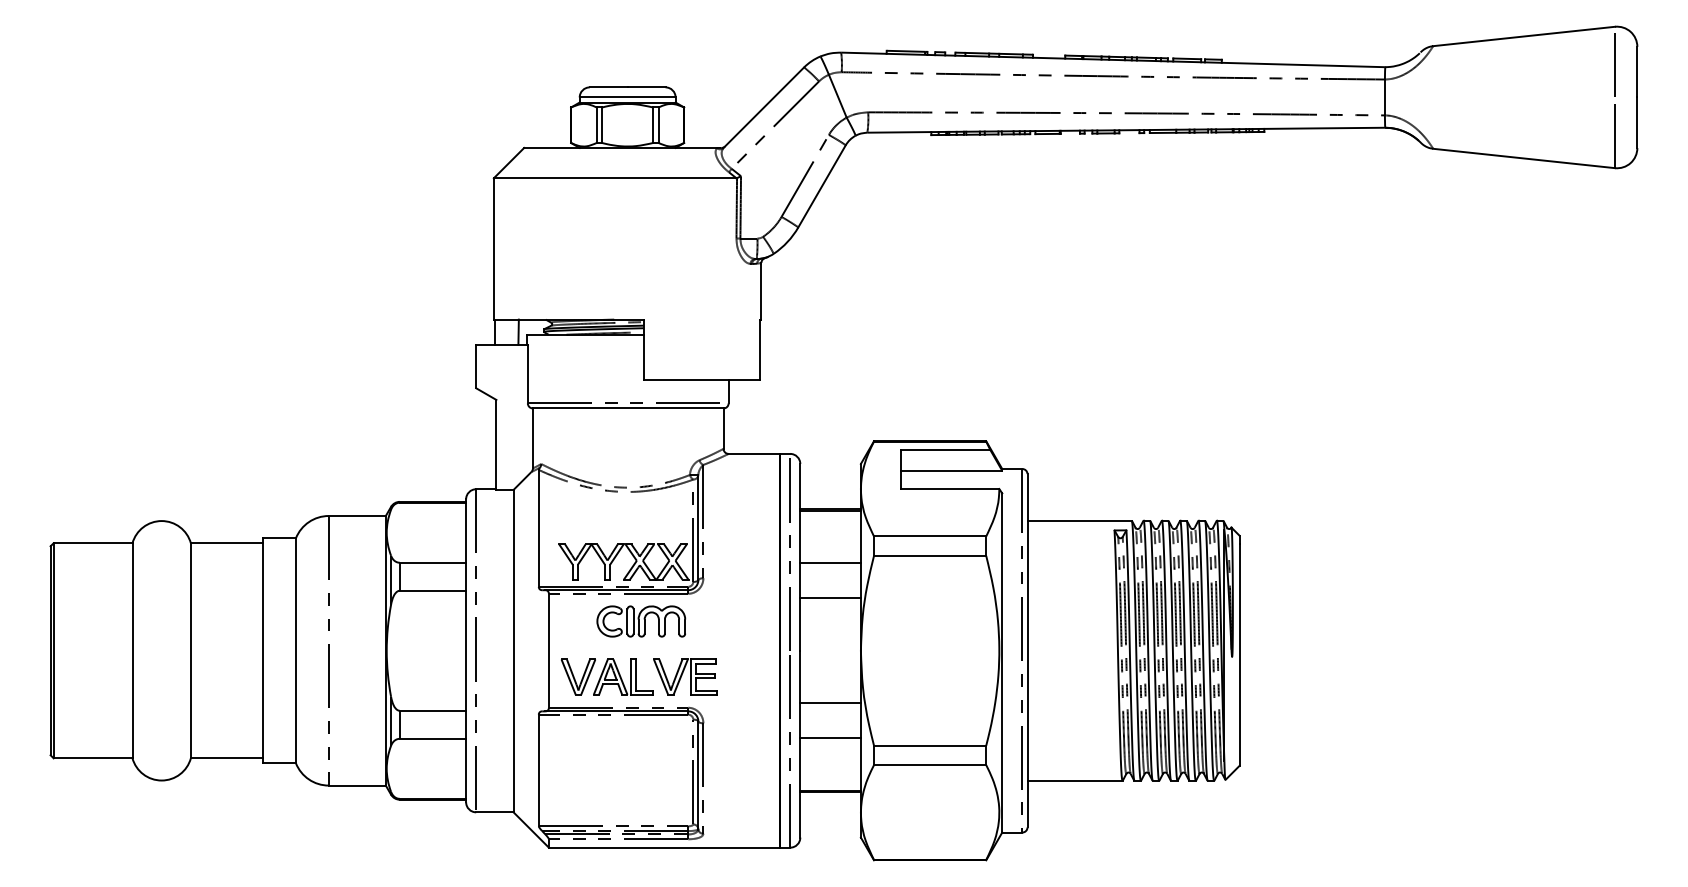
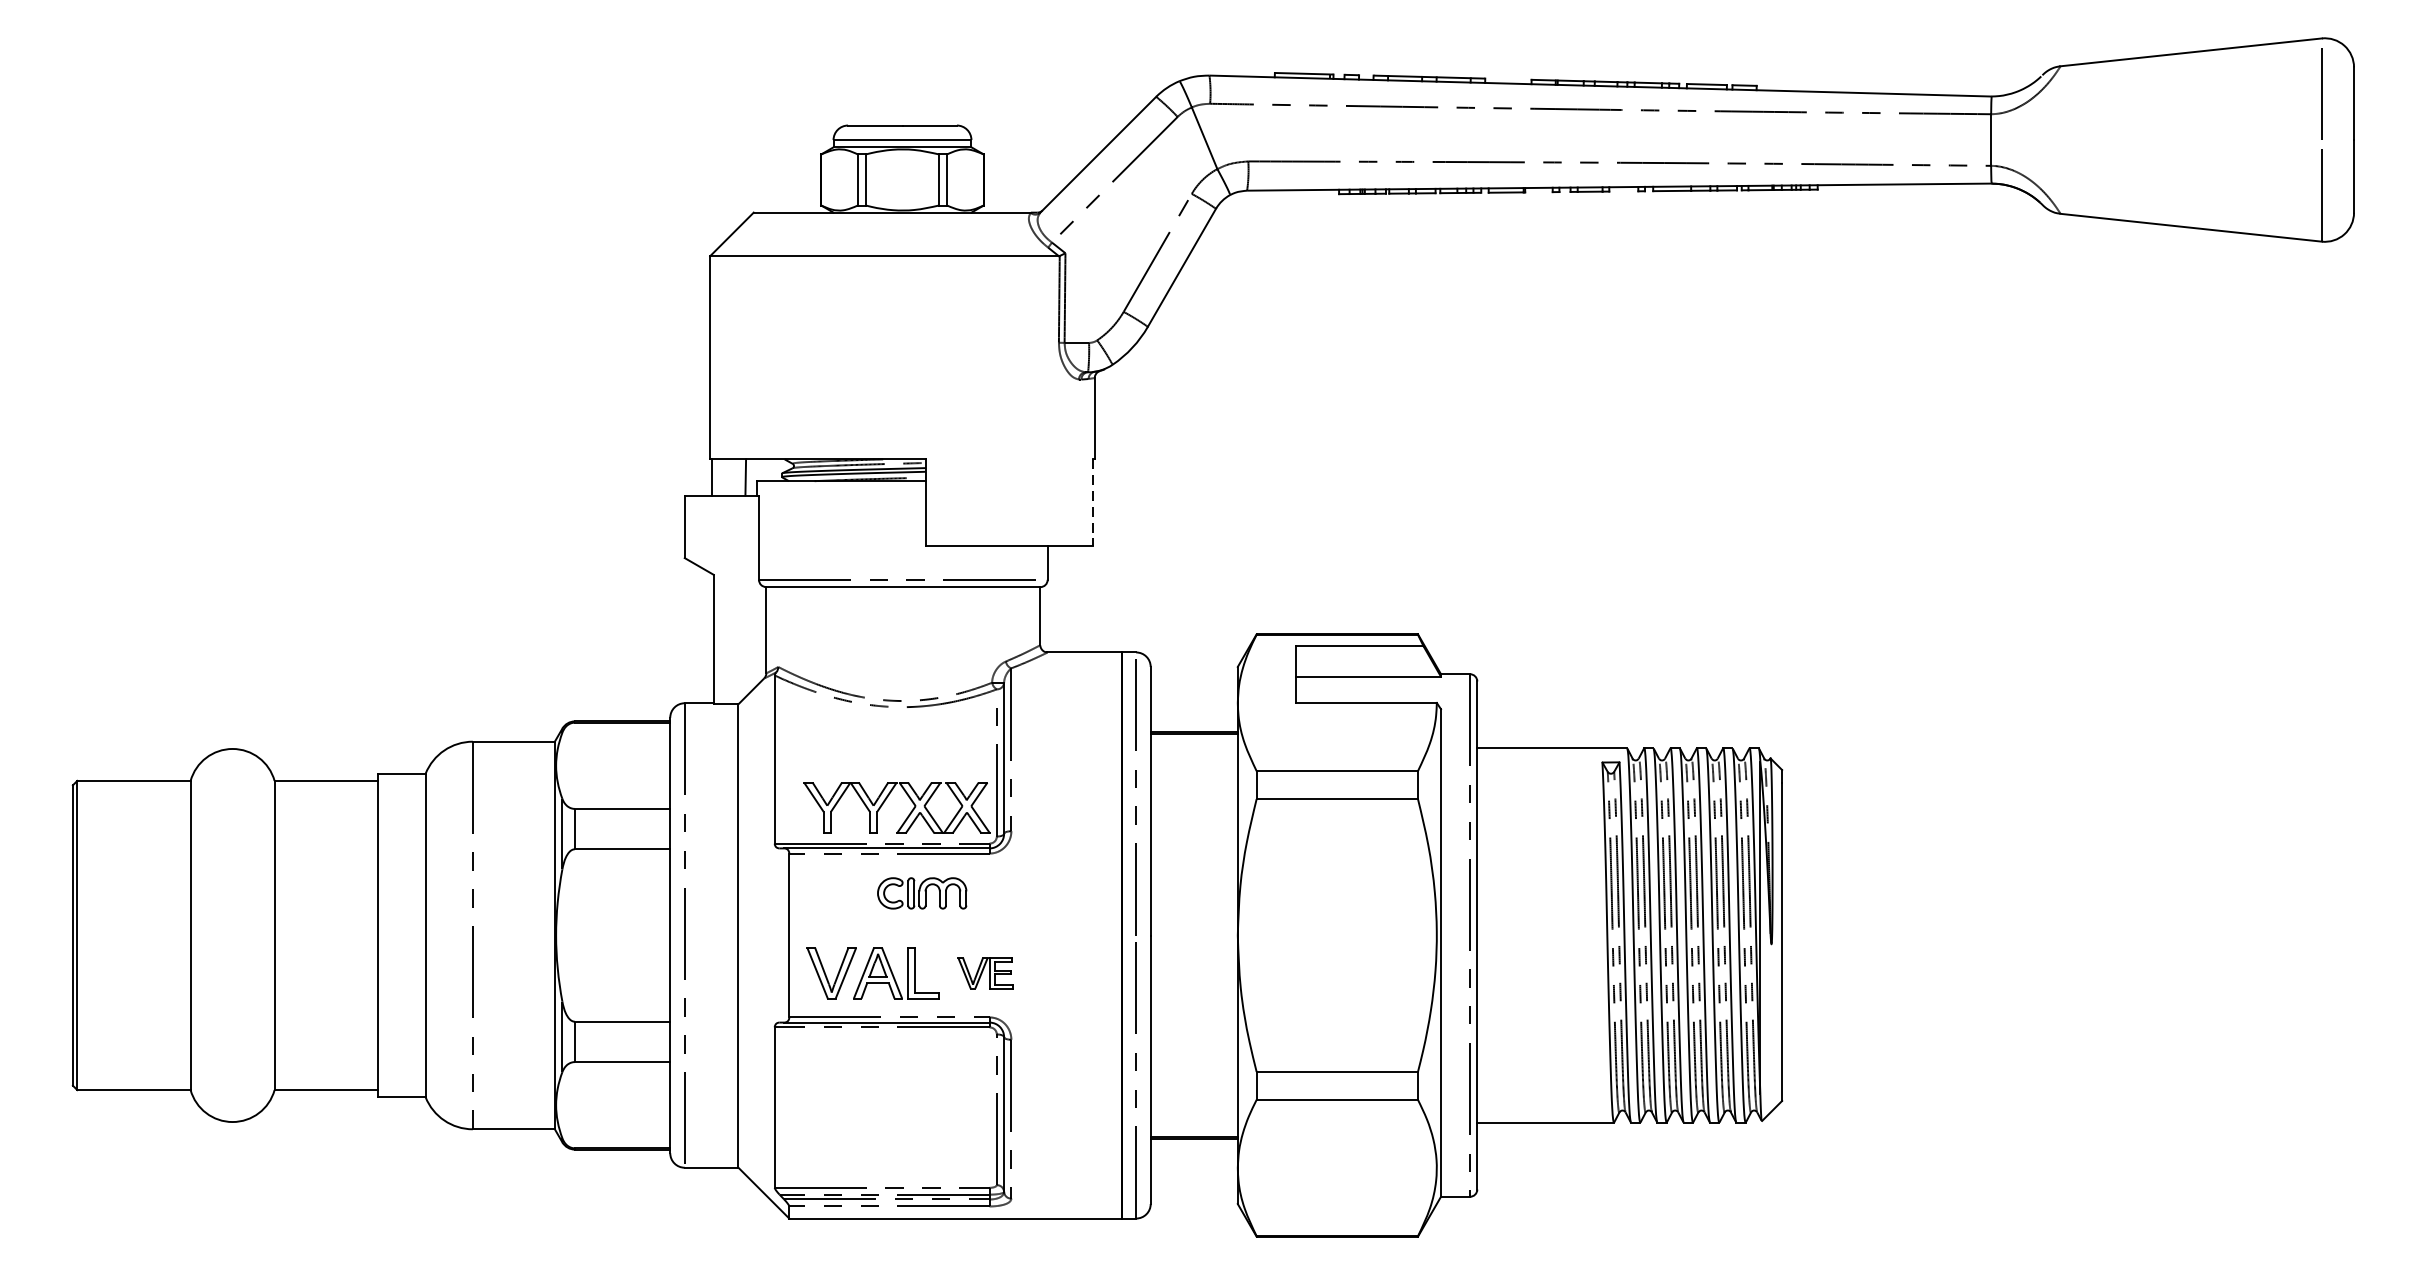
line: (760, 350) -> (1093, 503), solid -> dashed
line: (830, 563) -> (1194, 810), removed
line: (830, 598) -> (1194, 860), removed
part: (641, 621) -> (922, 893), size x0.7
part: (685, 676) -> (985, 972), size x0.6
line: (830, 703) -> (1194, 1011), removed
line: (830, 738) -> (1194, 1061), removed

